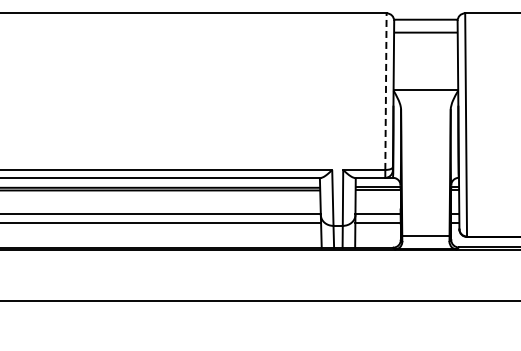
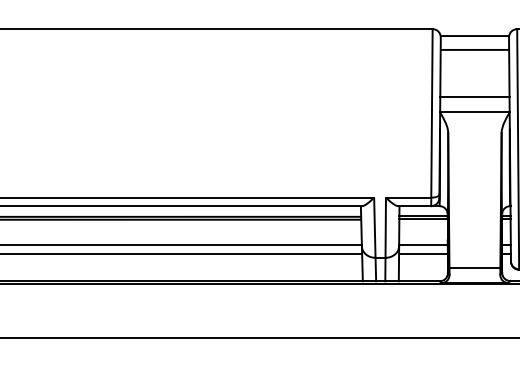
line: (425, 76) -> (474, 97), added
line: (385, 91) -> (431, 113), dashed -> solid

